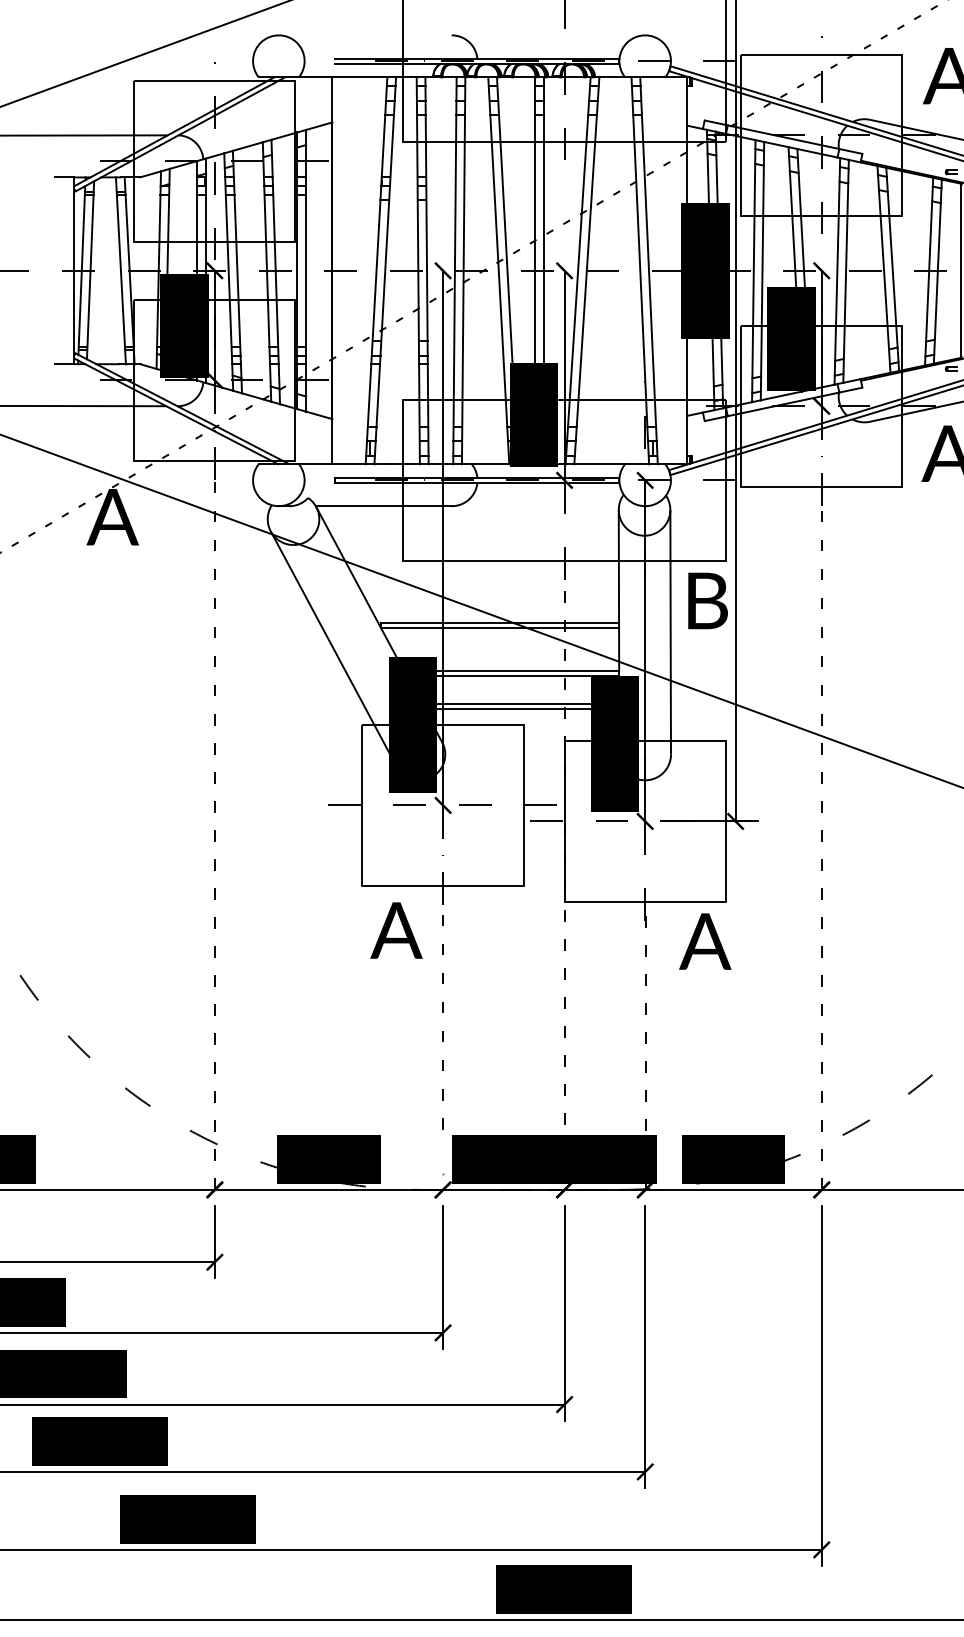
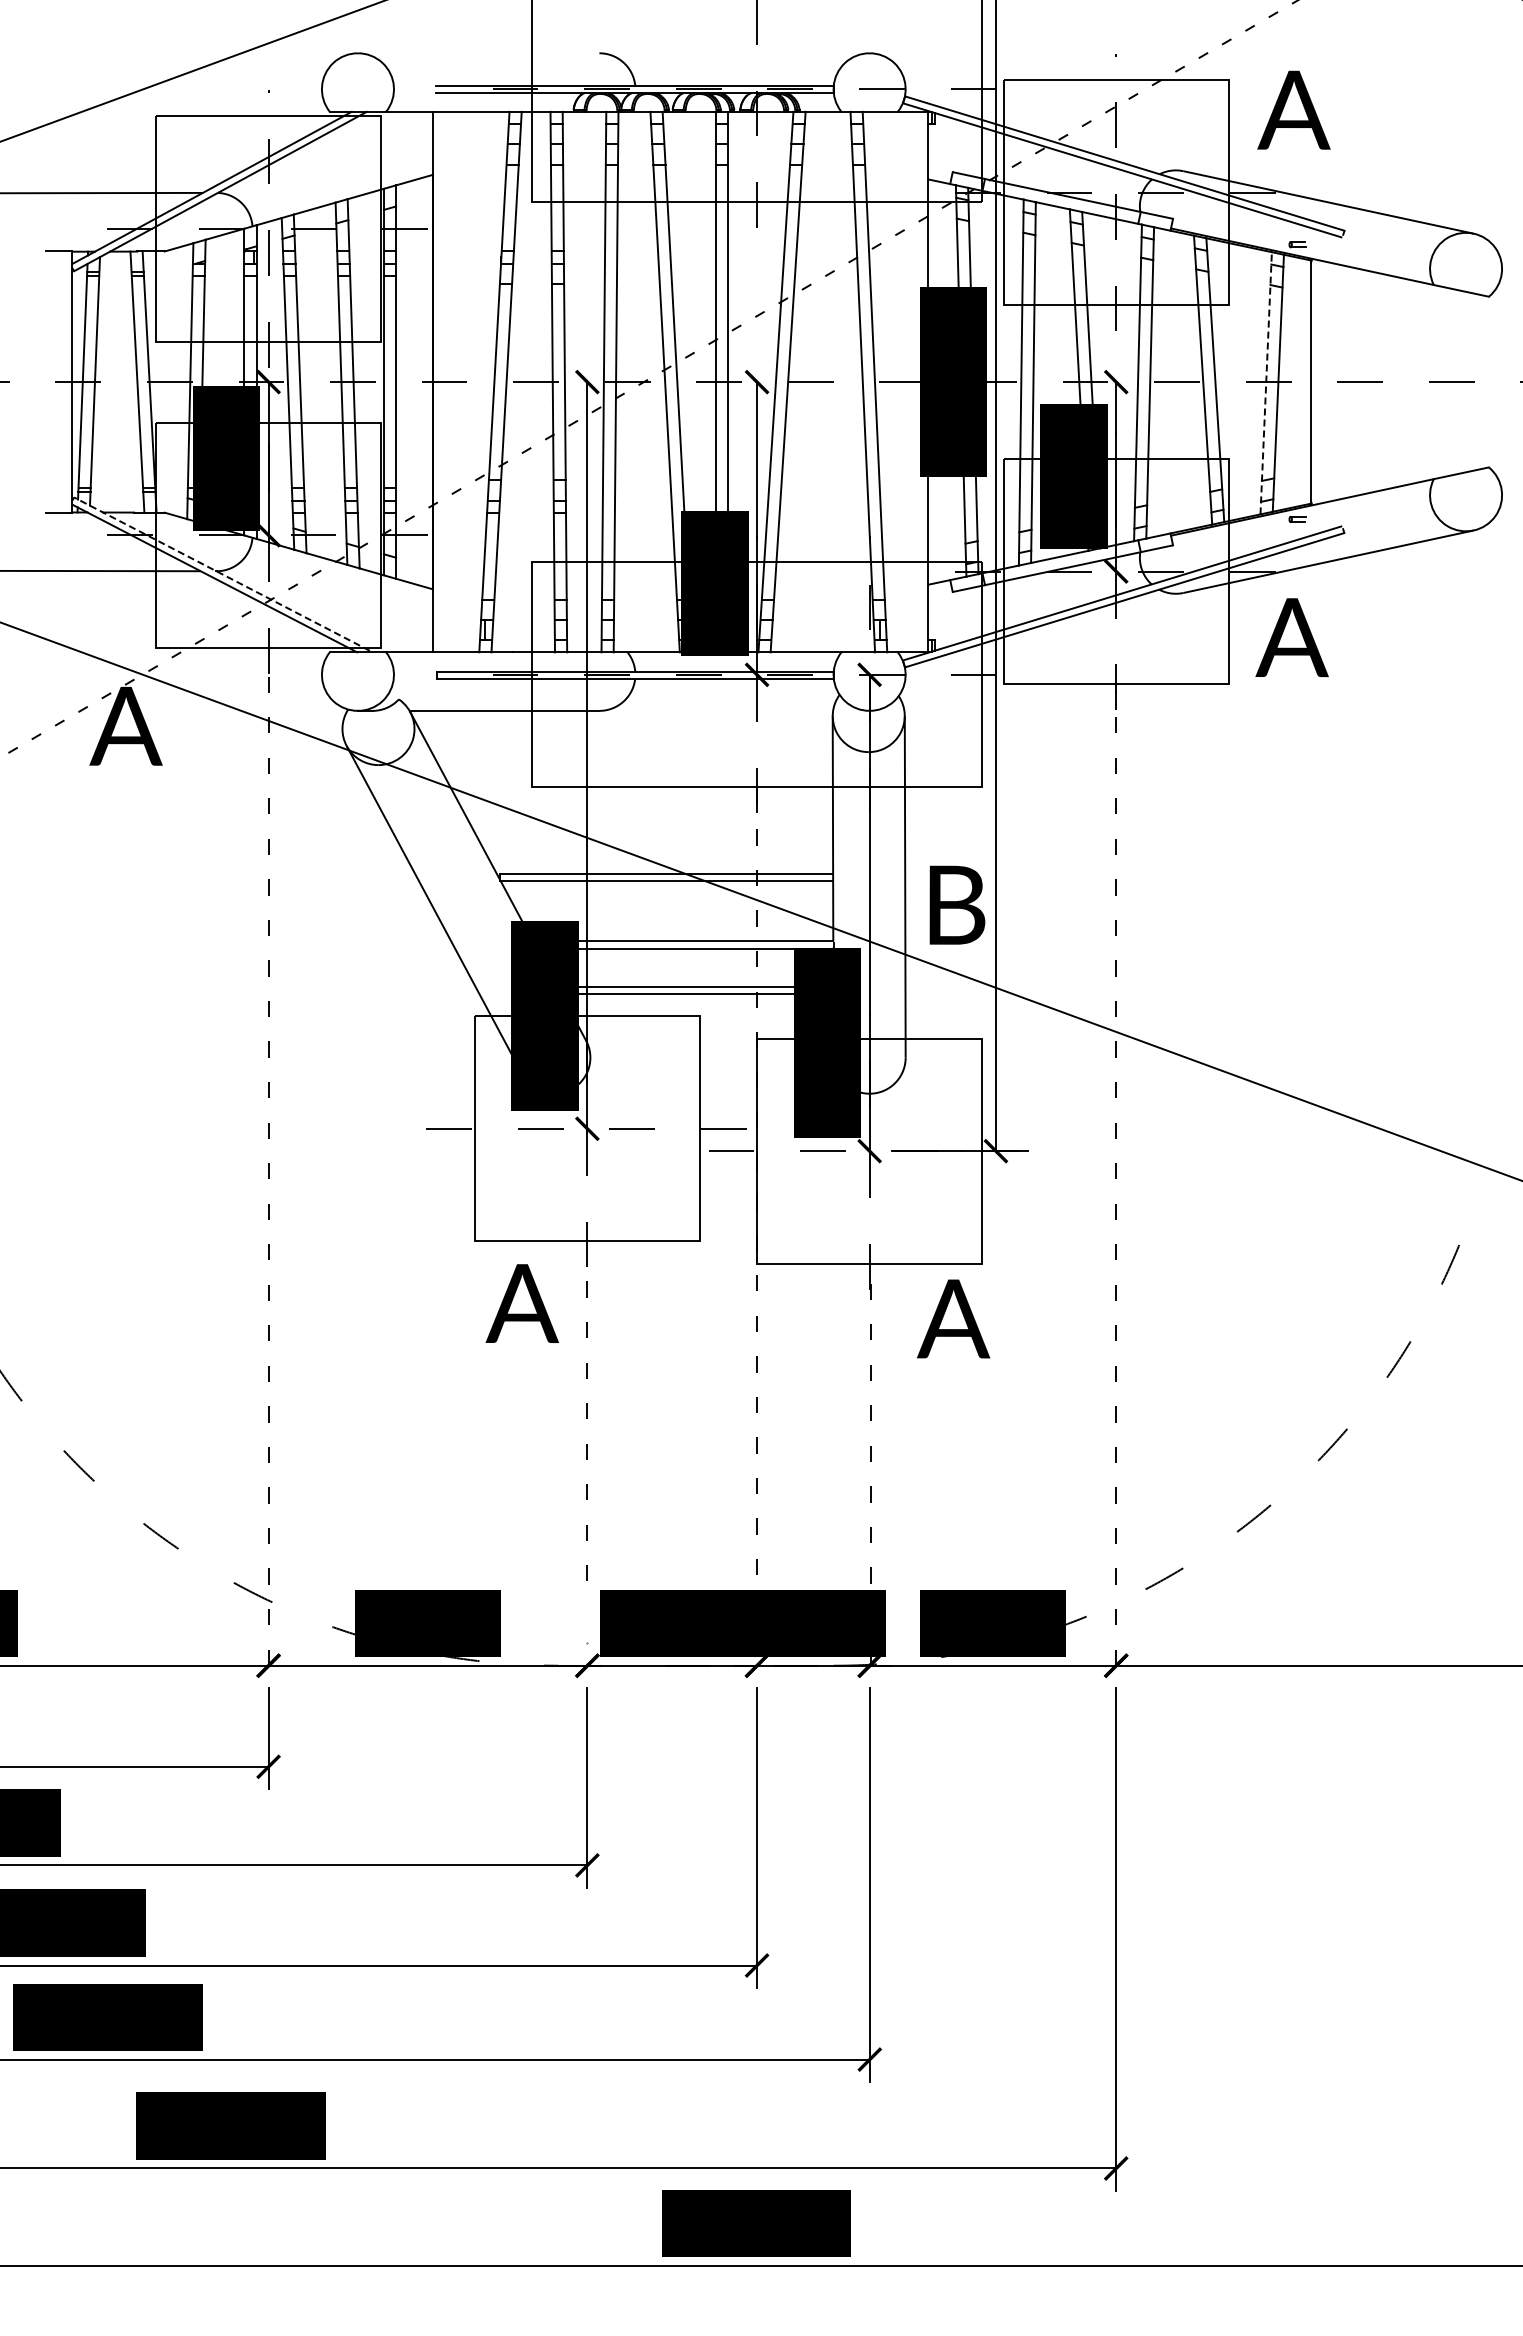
line: (929, 271) -> (1266, 382), solid -> dashed
line: (181, 408) -> (221, 574), solid -> dashed
text: (708, 600) -> (957, 904), moved

